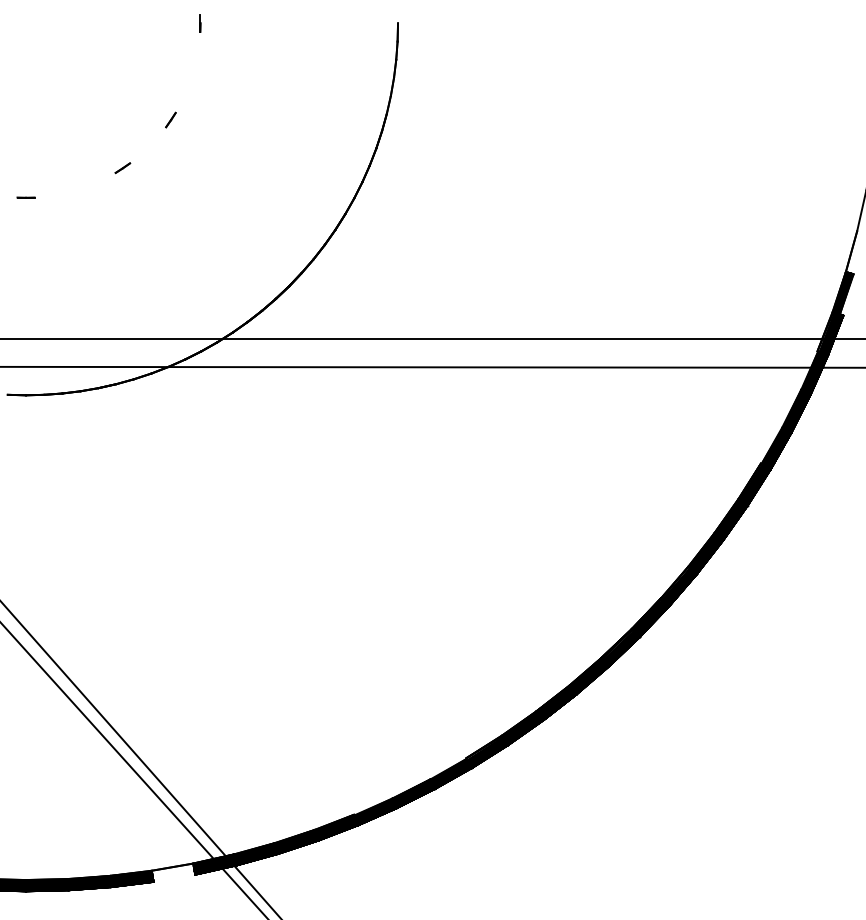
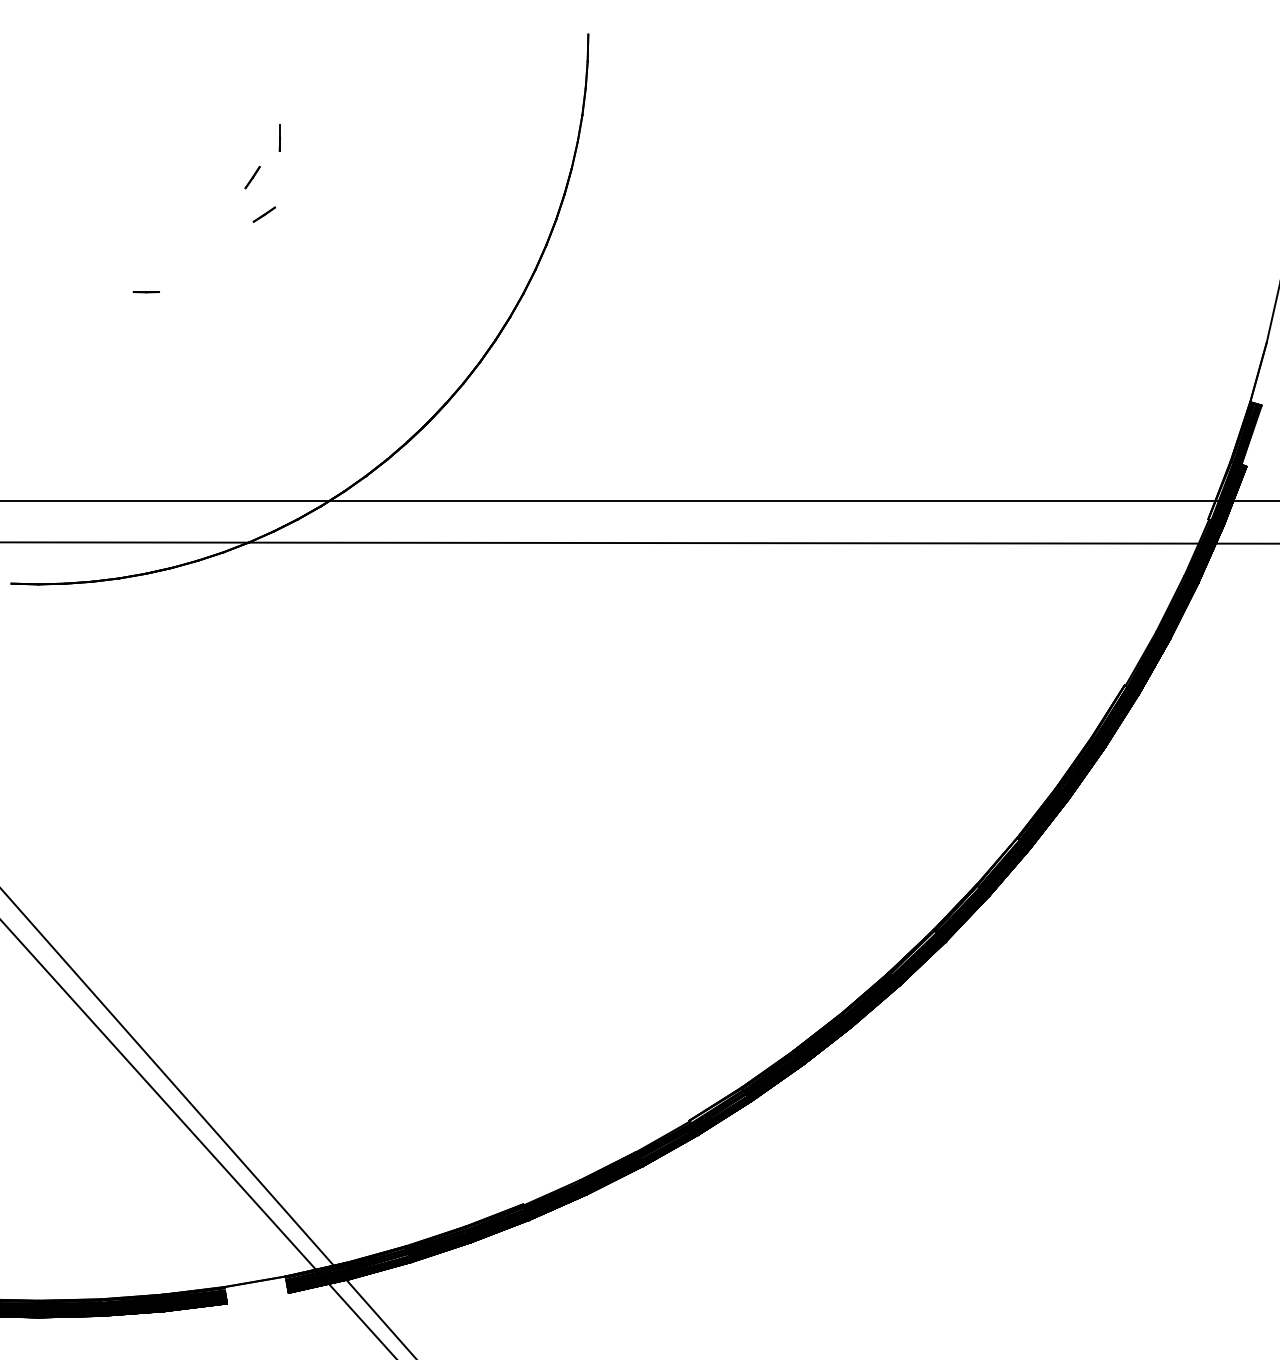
line: (200, 23) -> (280, 138), moved
line: (122, 168) -> (263, 215), moved
line: (25, 197) -> (145, 292), moved

